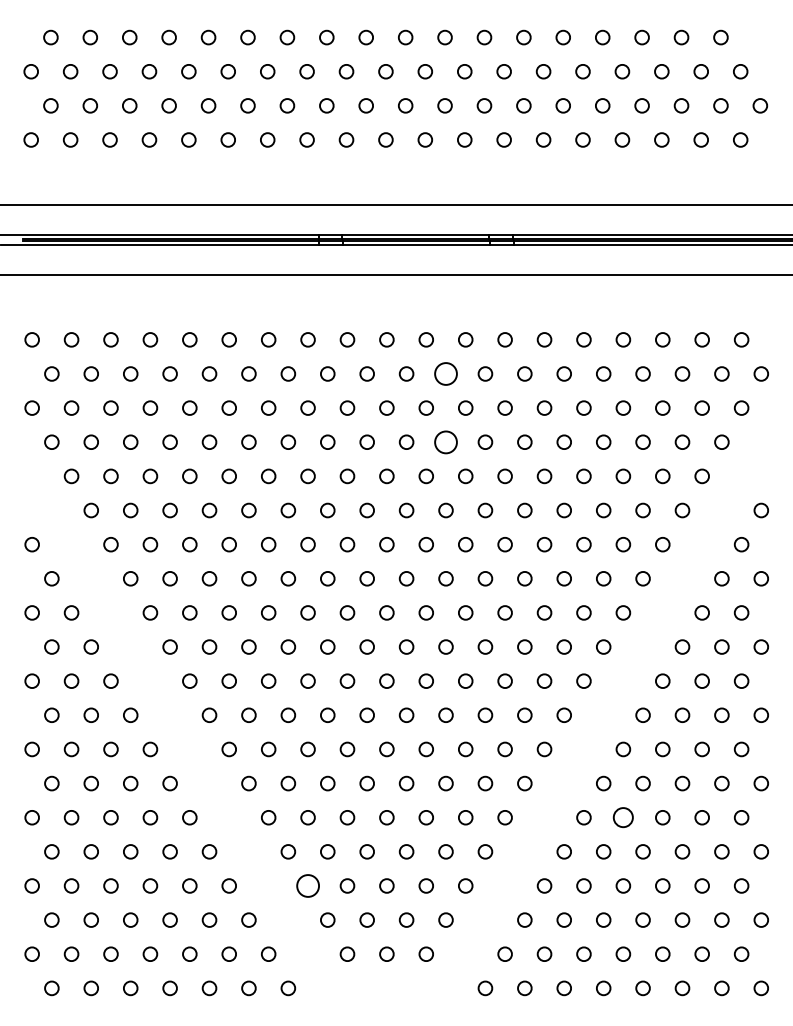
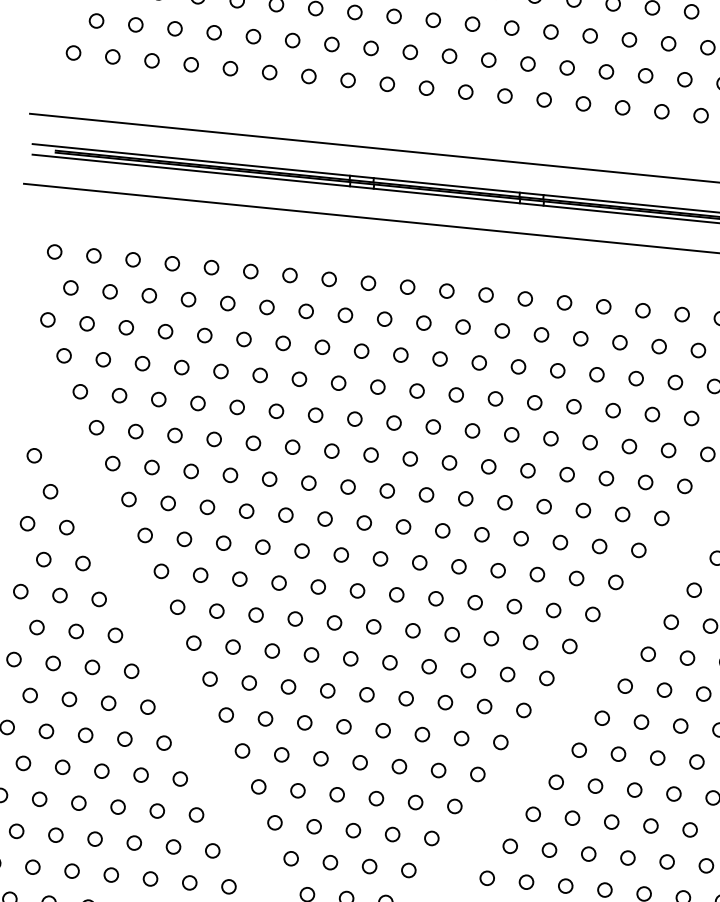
circle: (445, 373) -> (462, 326), size x0.62
circle: (445, 441) -> (455, 394), size x0.62
circle: (623, 817) -> (595, 786), size x0.71
circle: (307, 885) -> (274, 822), size x0.62

